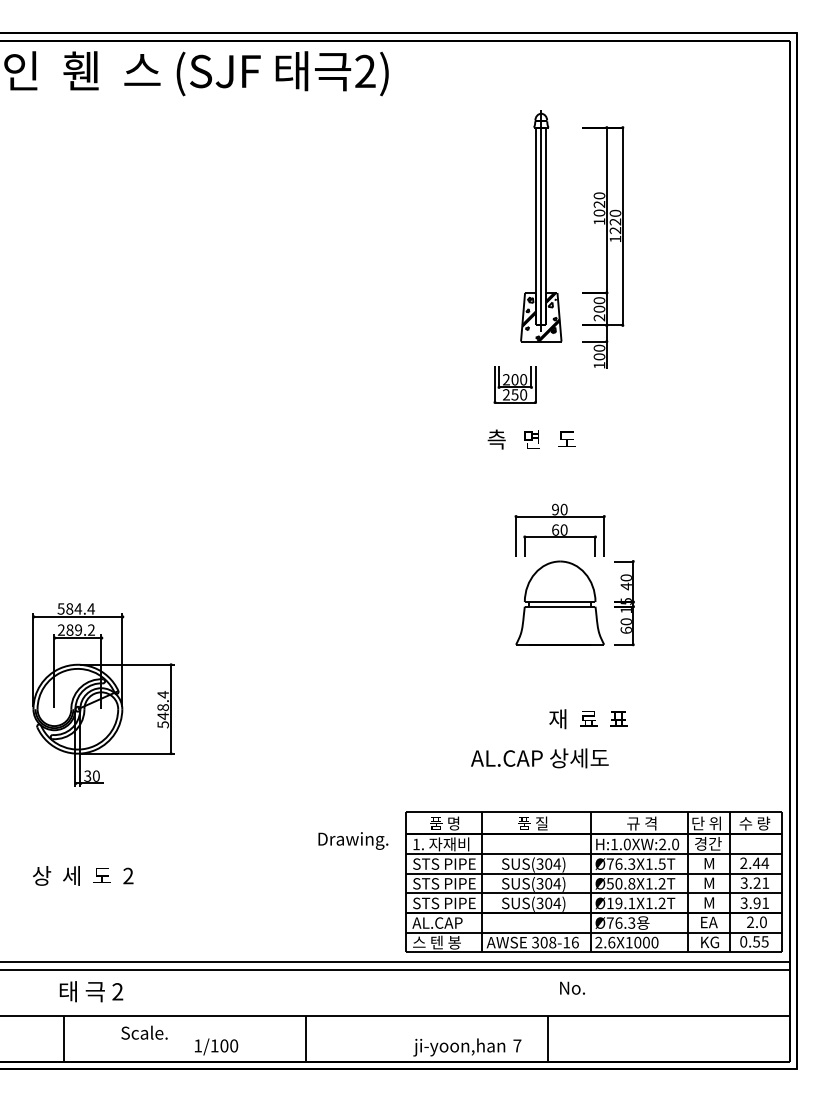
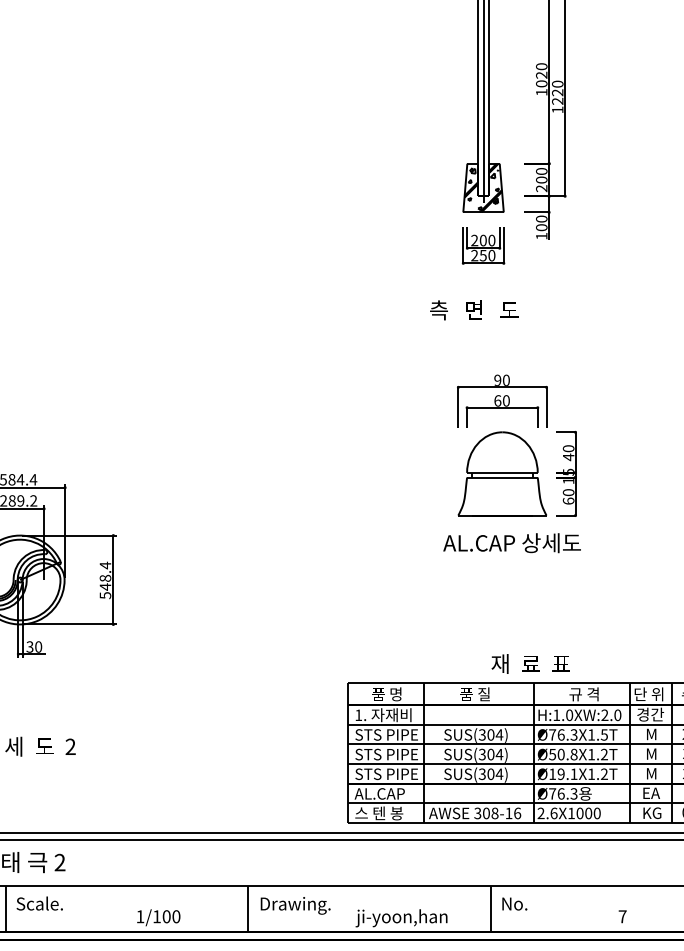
part: (514, 384) -> (482, 245), moved
text: (588, 719) -> (530, 664), moved
text: (539, 758) -> (511, 543), moved
text: (353, 840) -> (295, 905), moved
text: (572, 987) -> (514, 903), moved
text: (144, 1032) -> (39, 903), moved
text: (517, 1045) -> (622, 916), moved

